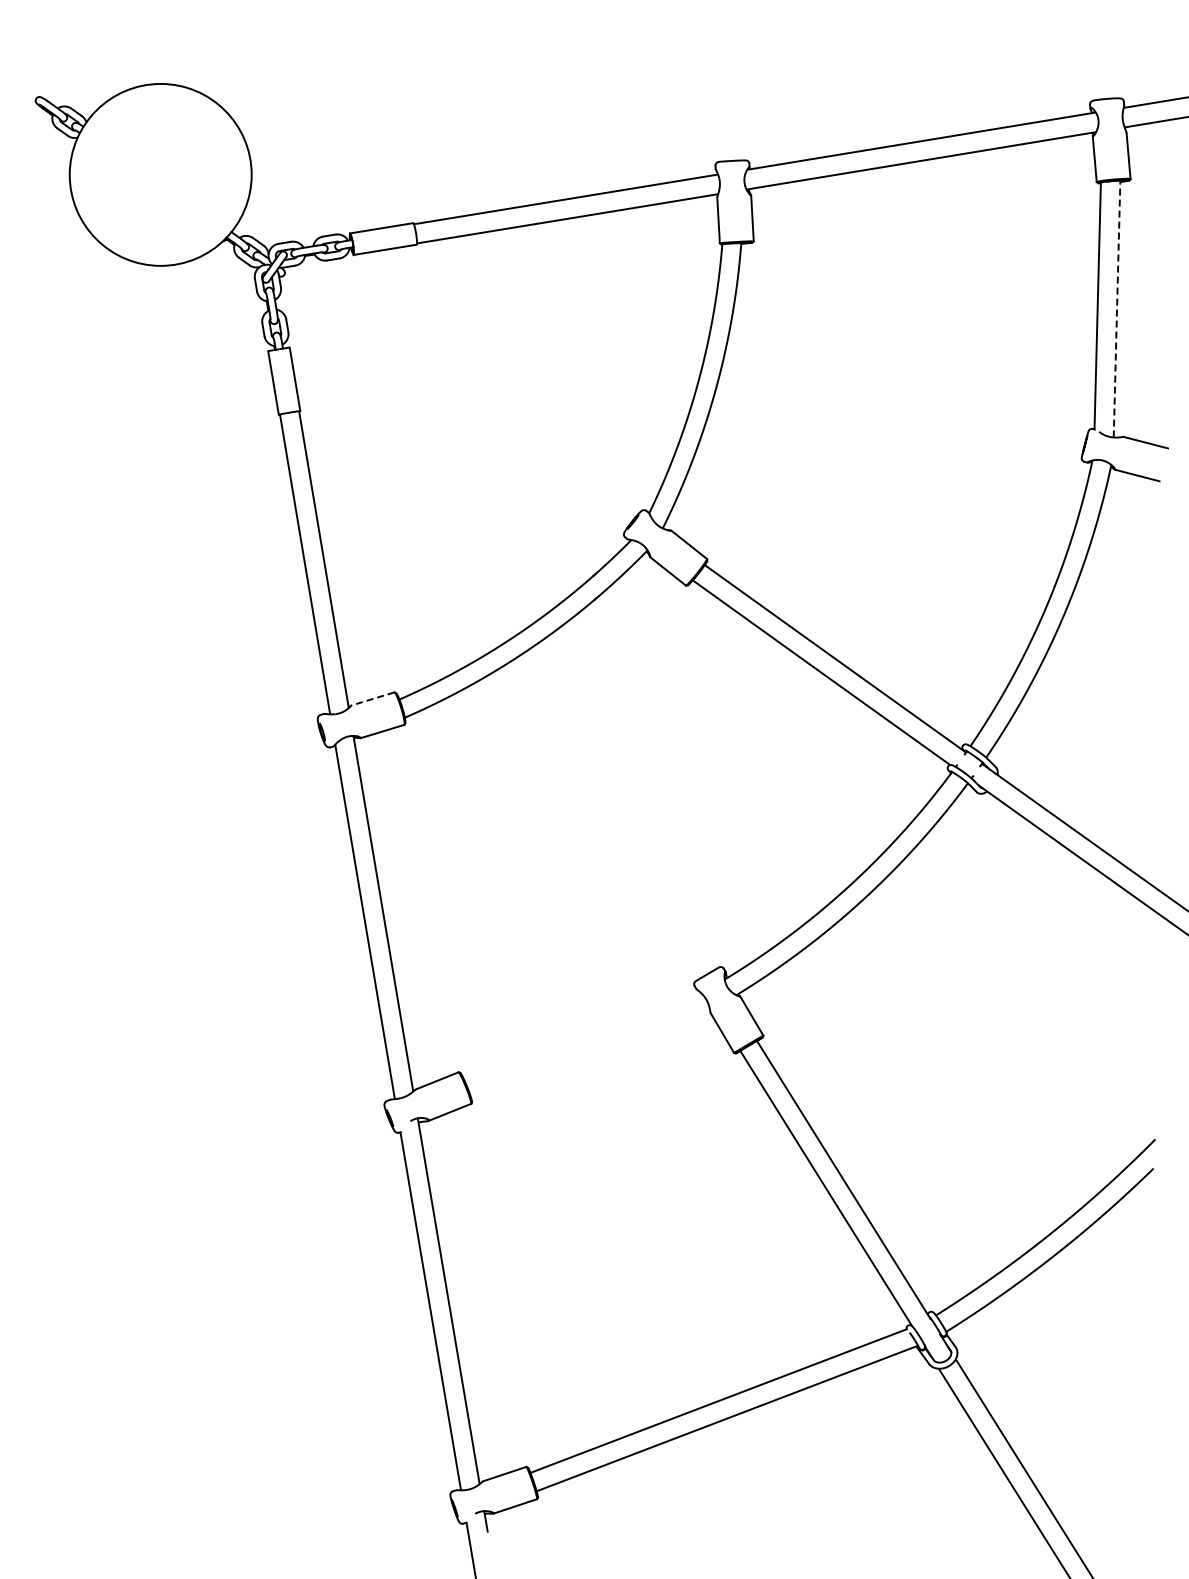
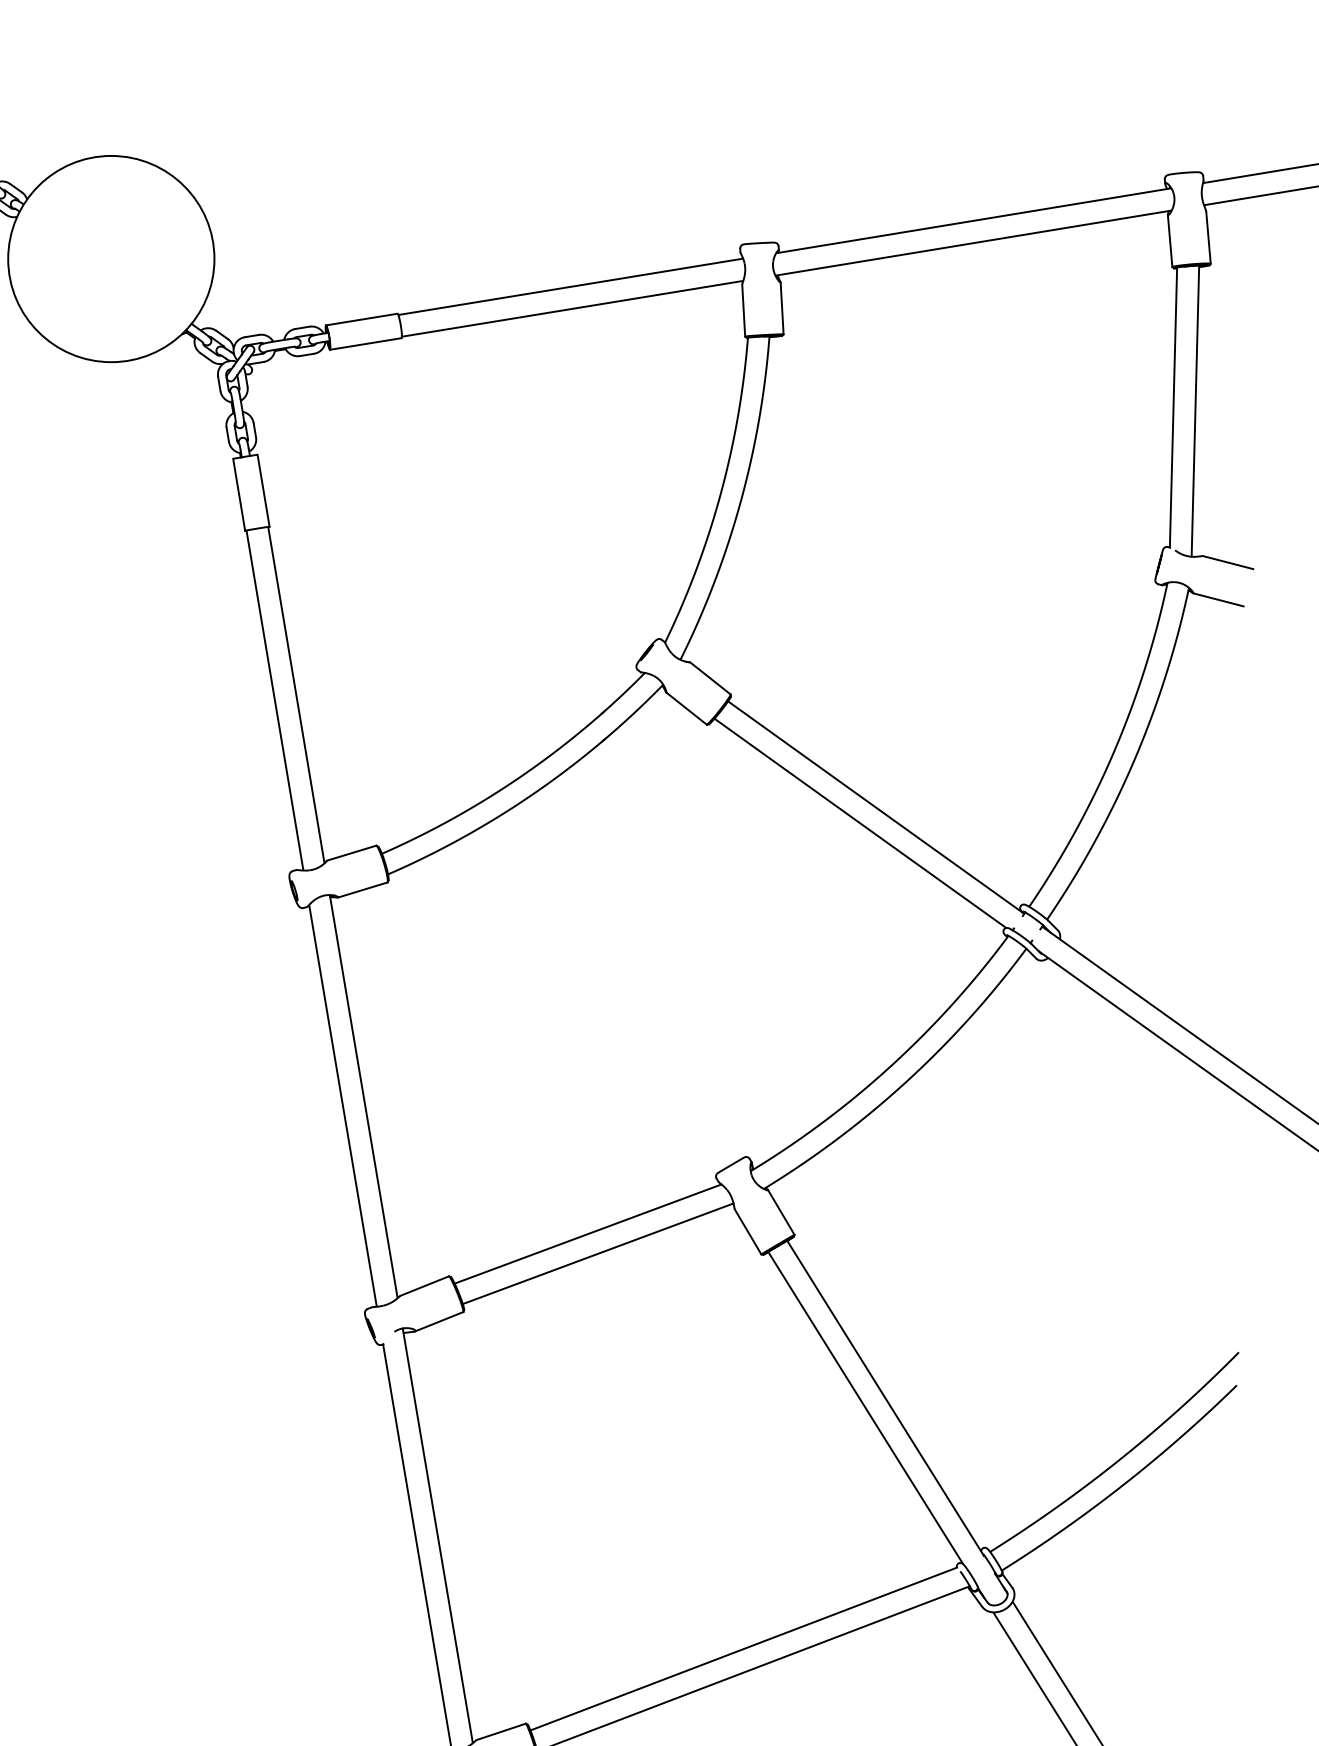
line: (1117, 309) -> (1195, 411), dashed -> solid
line: (372, 699) -> (351, 853), dashed -> solid
line: (581, 1034) -> (588, 1233), added
line: (589, 1052) -> (597, 1253), added

